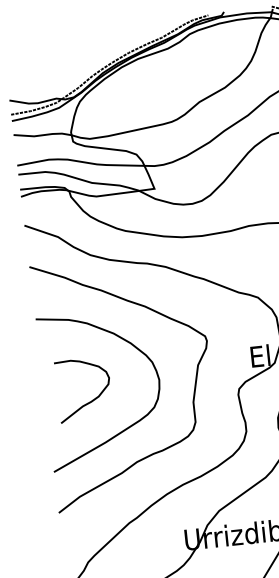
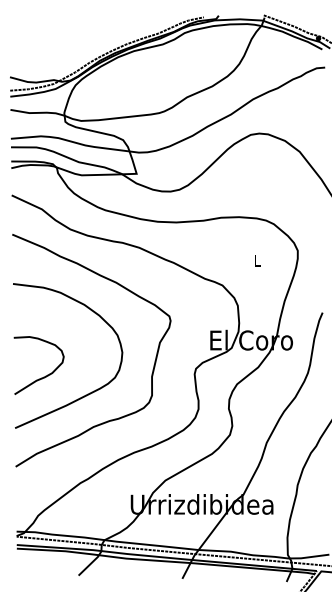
curve: (89, 401) -> (43, 376), moved

